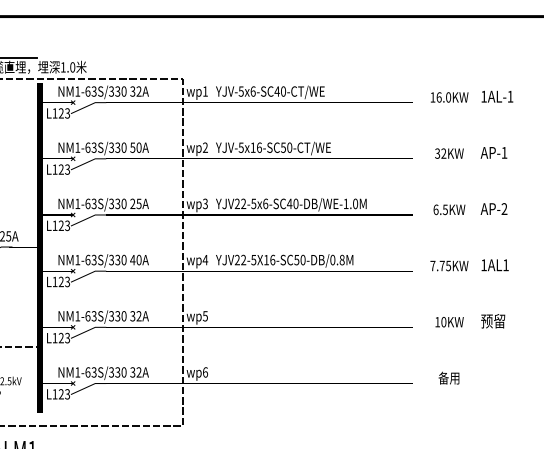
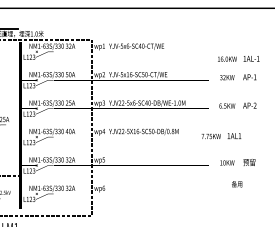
text: (471, 96) -> (238, 58), moved
text: (469, 266) -> (221, 136), moved
text: (449, 378) -> (237, 184), moved

